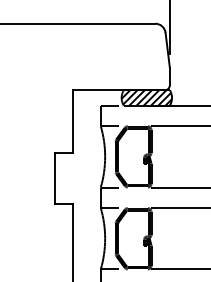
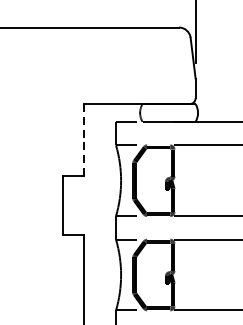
hatch: (146, 97) -> (168, 112), removed
line: (72, 120) -> (83, 138), solid -> dashed

